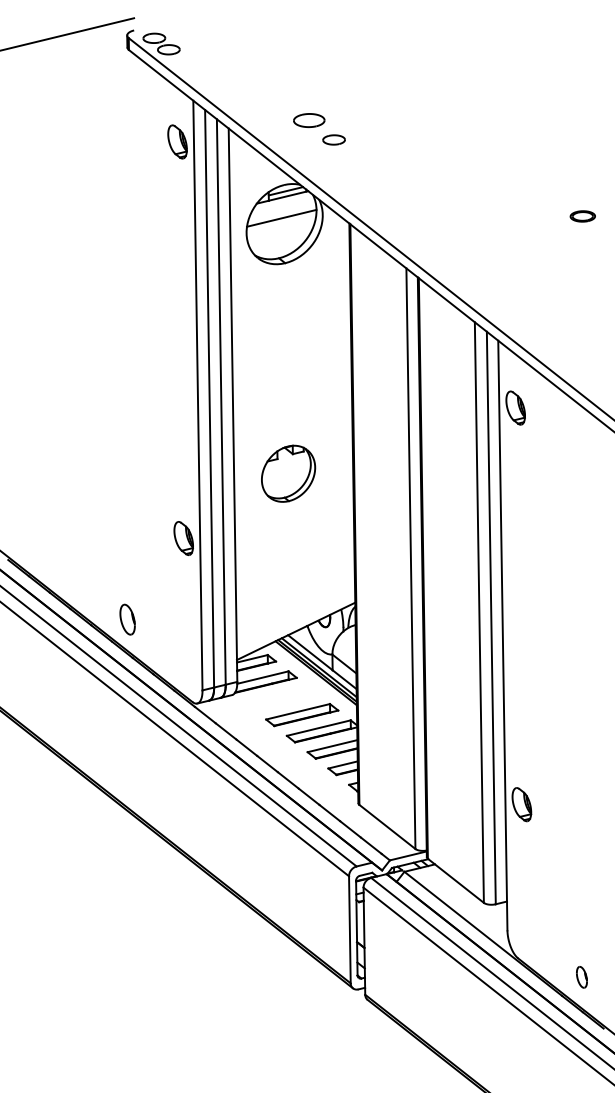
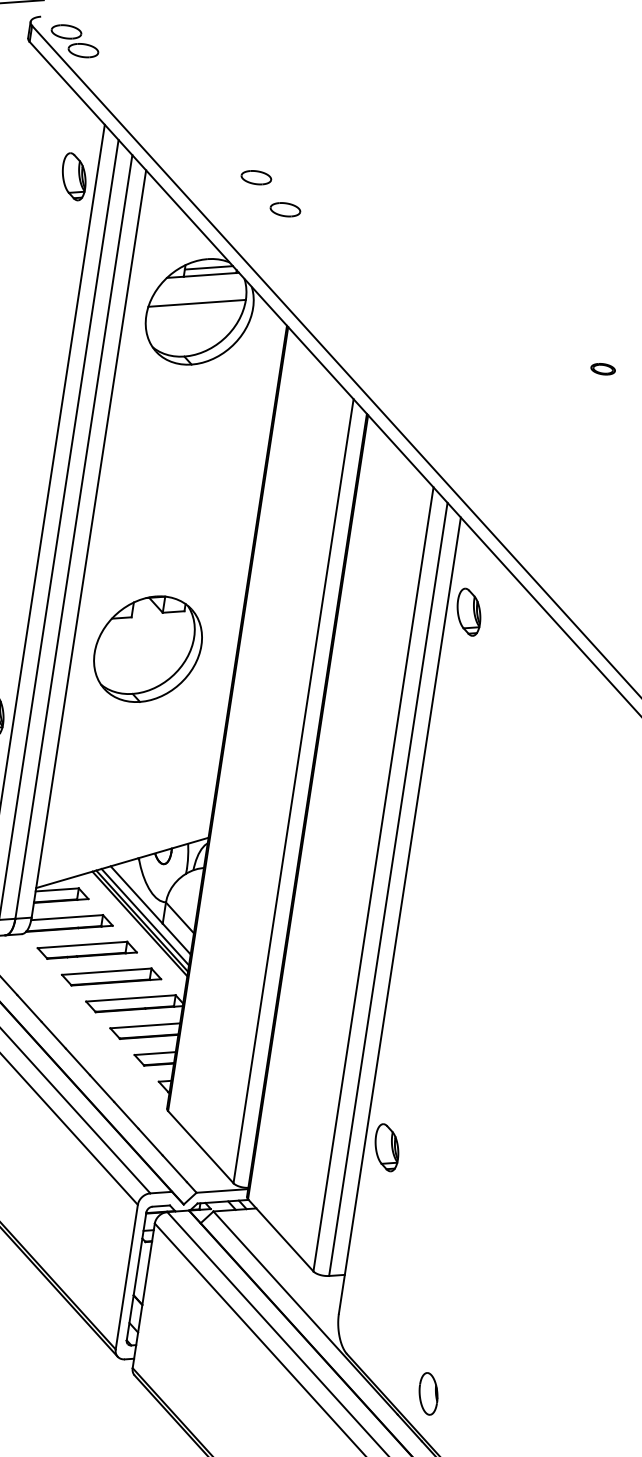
part: (308, 119) -> (255, 176), size x0.71
part: (582, 215) -> (602, 368), size x0.71
part: (288, 473) -> (148, 648), size x1.43
part: (281, 698) -> (87, 950), added
part: (581, 977) -> (427, 1394), size x1.43

